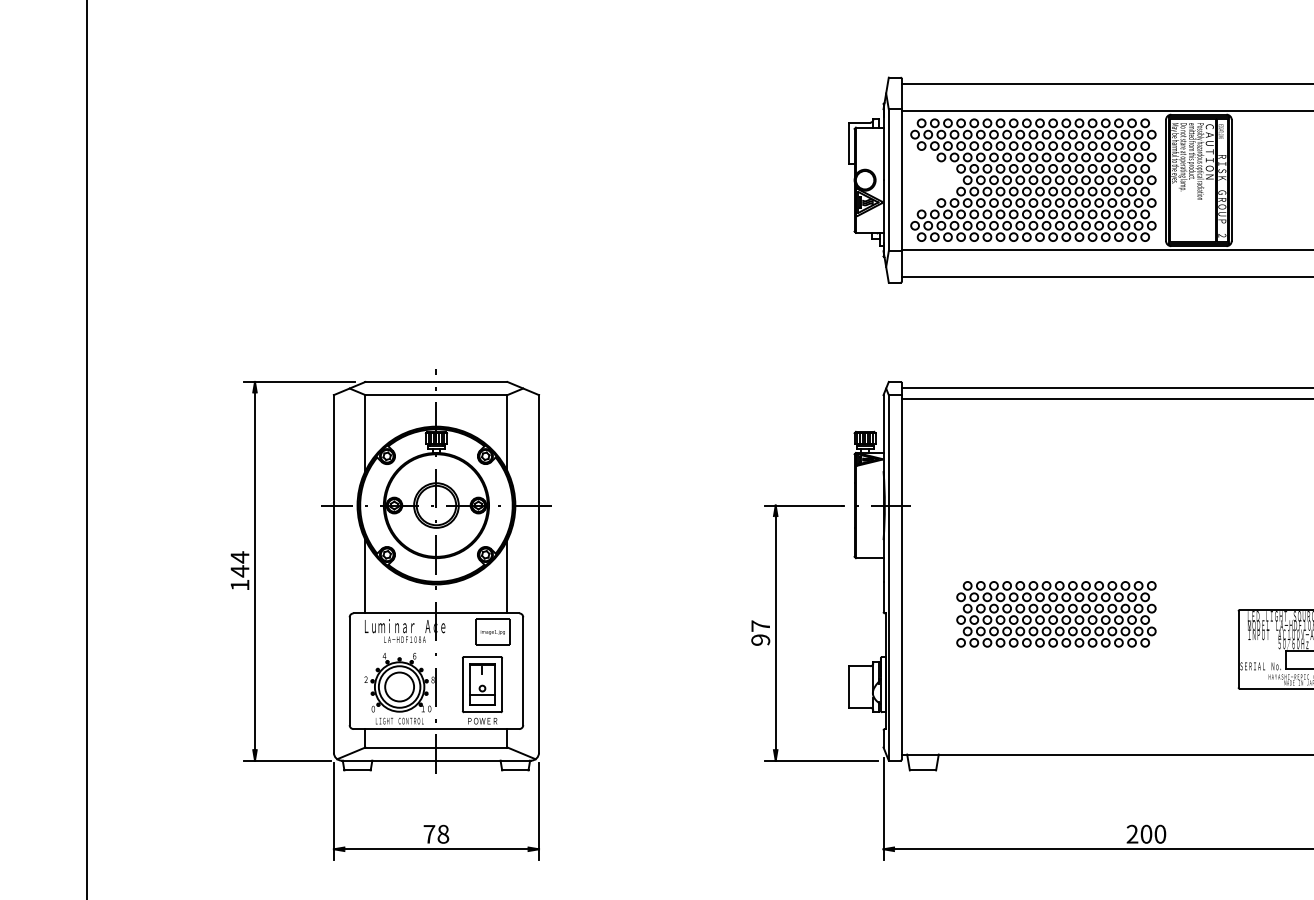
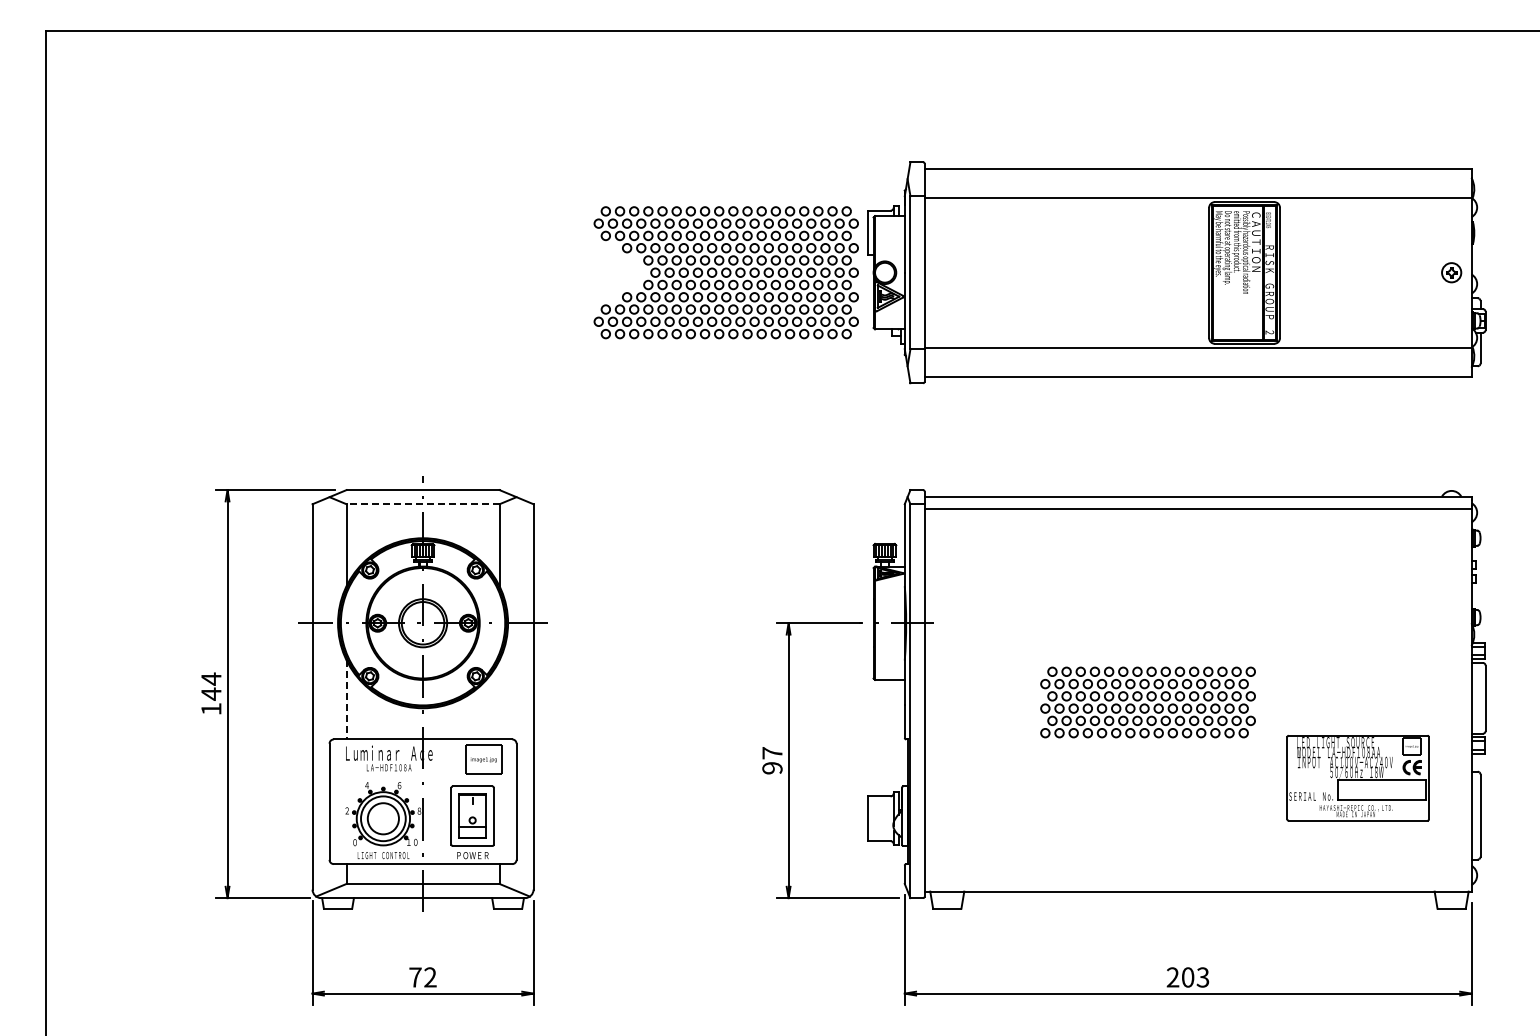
part: (1032, 180) -> (725, 272), moved
line: (436, 395) -> (423, 504), solid -> dashed
line: (365, 576) -> (346, 699), solid -> dashed
line: (507, 576) -> (499, 699), removed
part: (1055, 614) -> (1147, 702), moved
text: (443, 834) -> (430, 977), 78 -> 72
text: (1159, 834) -> (1202, 977), 200 -> 203

